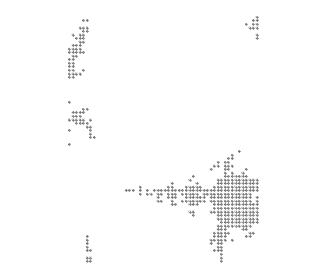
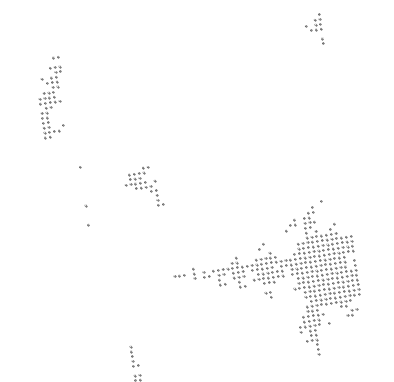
part: (78, 48) -> (52, 96), moved
part: (81, 123) -> (143, 187), moved

